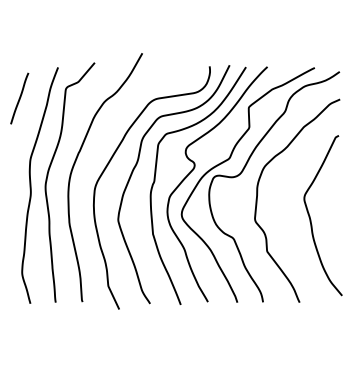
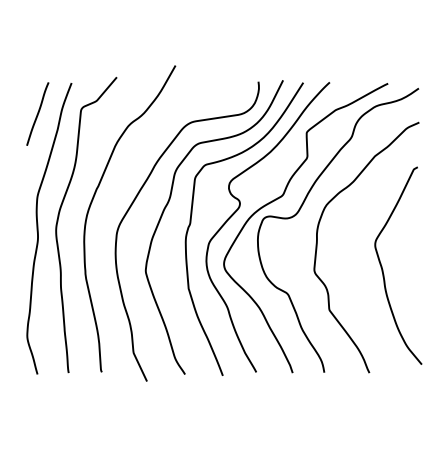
line: (19, 98) -> (37, 113), moved

